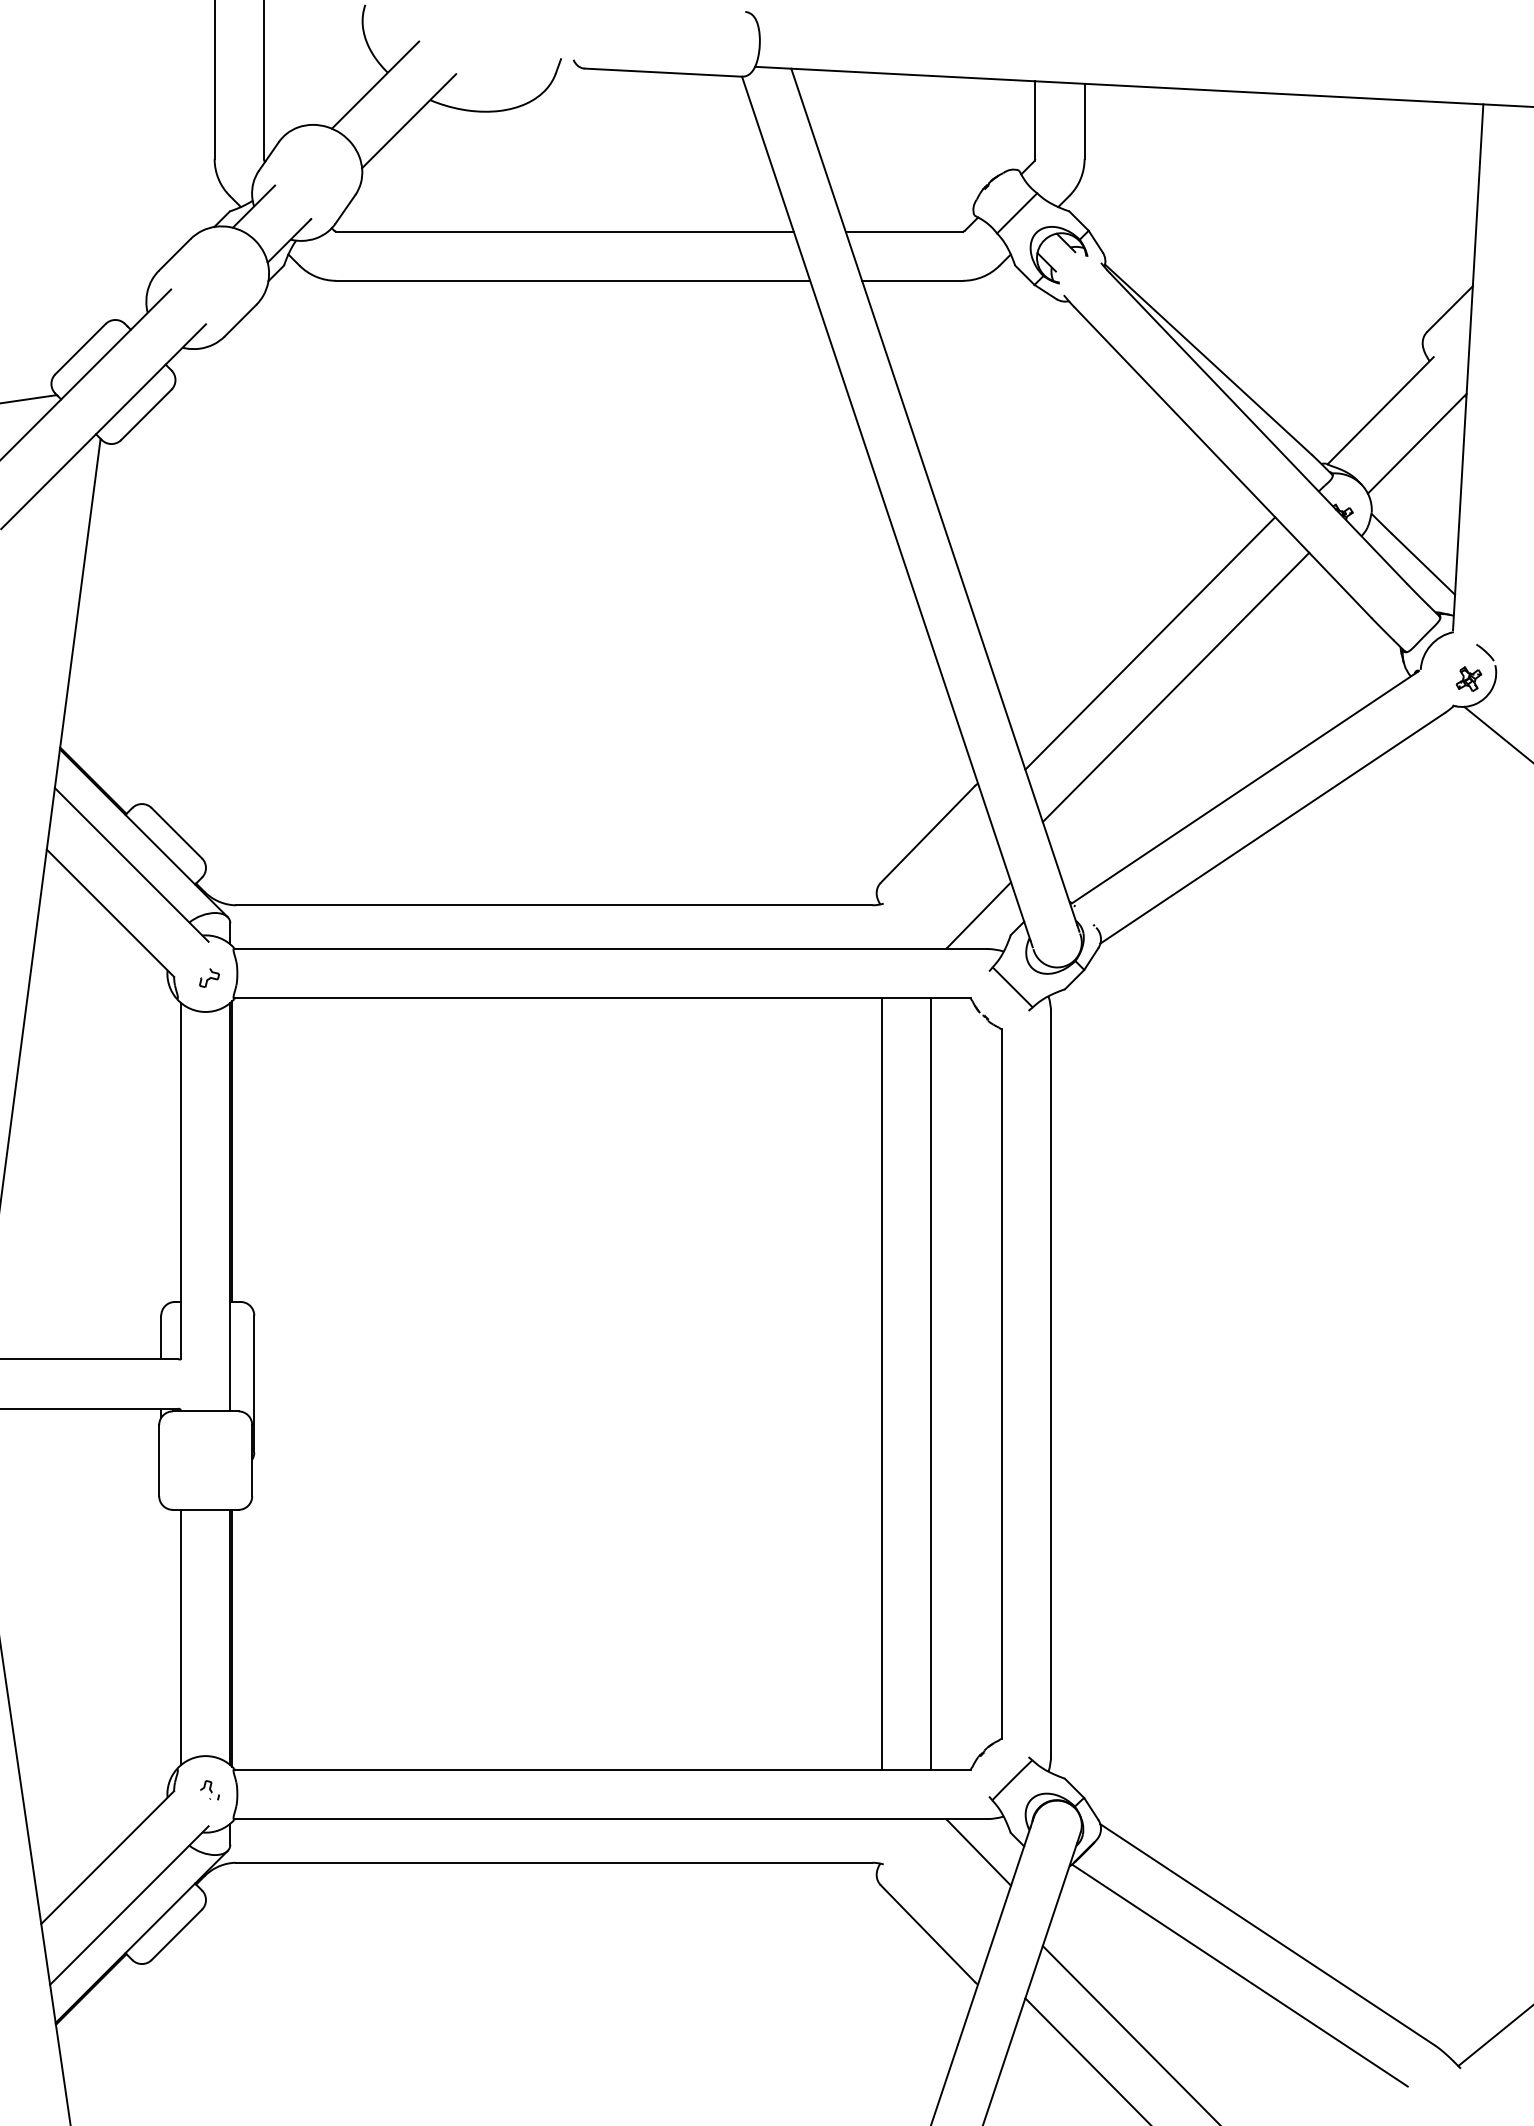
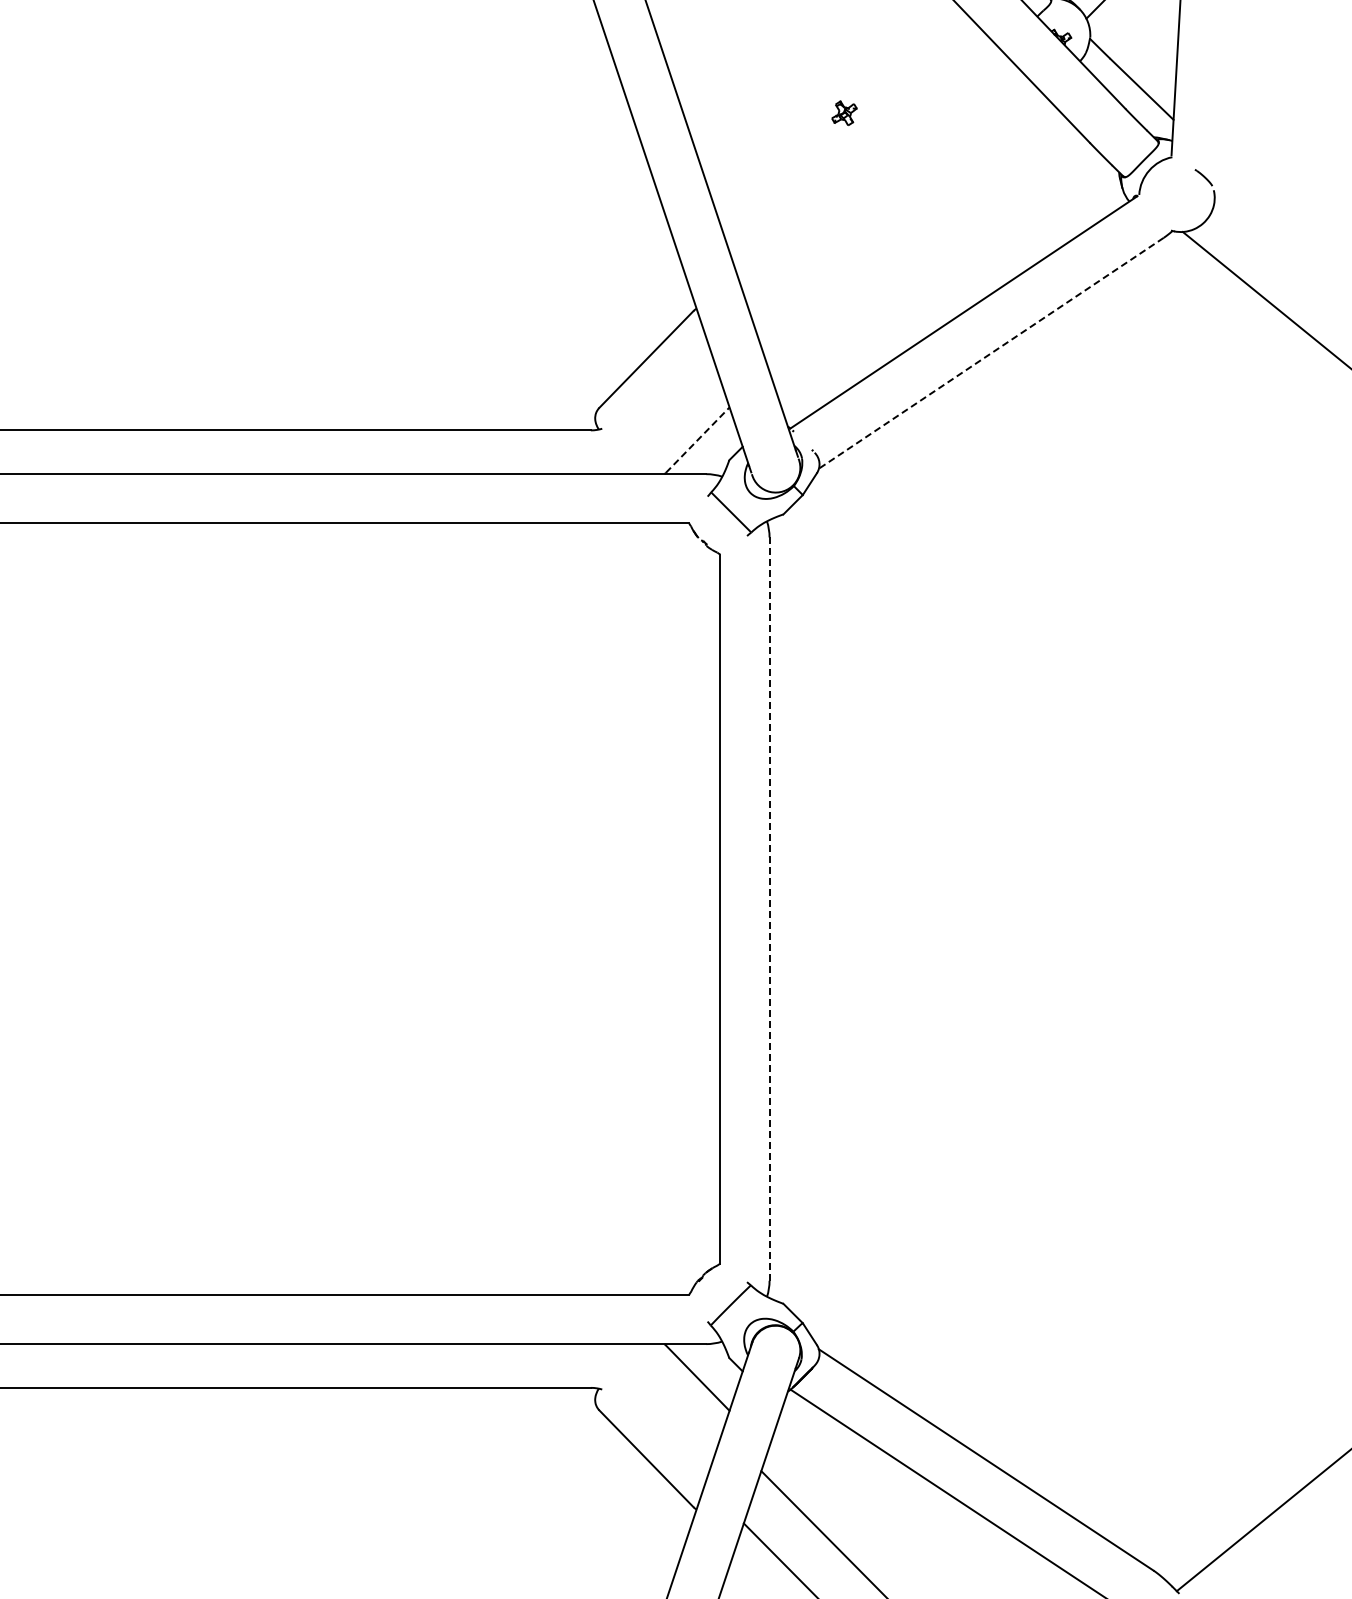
line: (1150, 643) -> (869, 168), removed
part: (1468, 678) -> (844, 112), moved
line: (1175, 687) -> (894, 212), removed
line: (1272, 828) -> (991, 353), solid -> dashed
line: (979, 914) -> (698, 439), solid -> dashed
line: (881, 1383) -> (600, 908), removed
line: (931, 1383) -> (650, 908), removed
line: (1051, 1384) -> (770, 909), solid -> dashed

